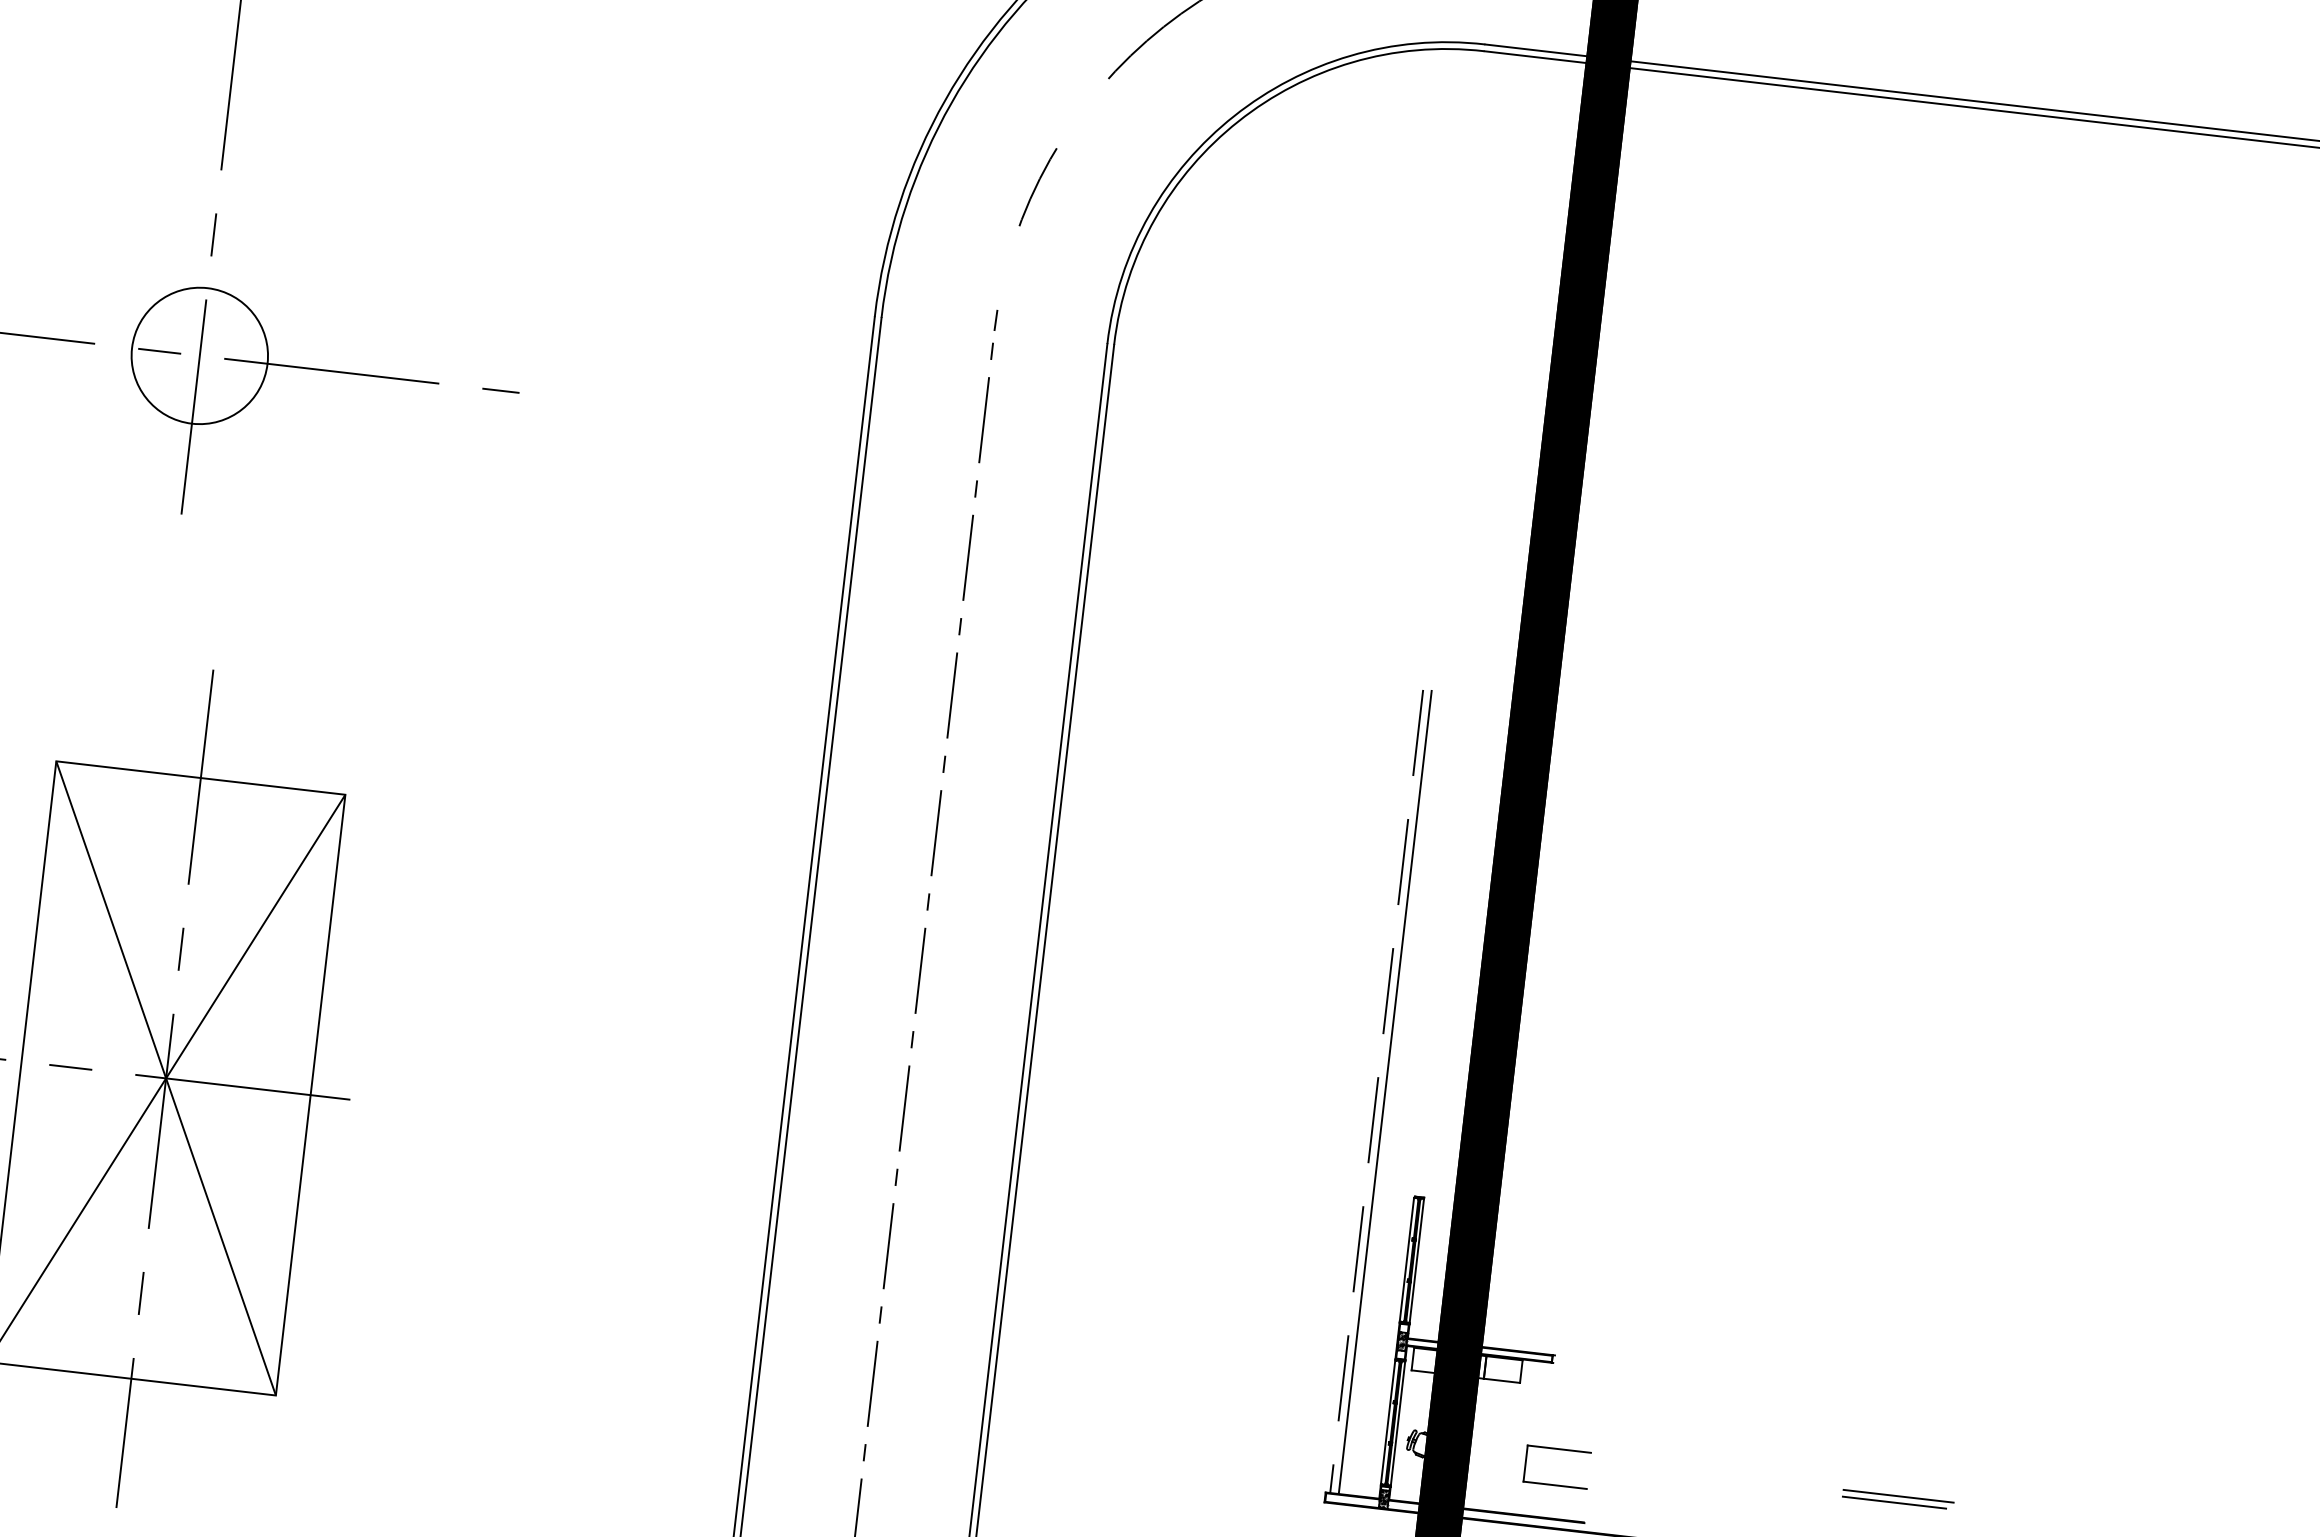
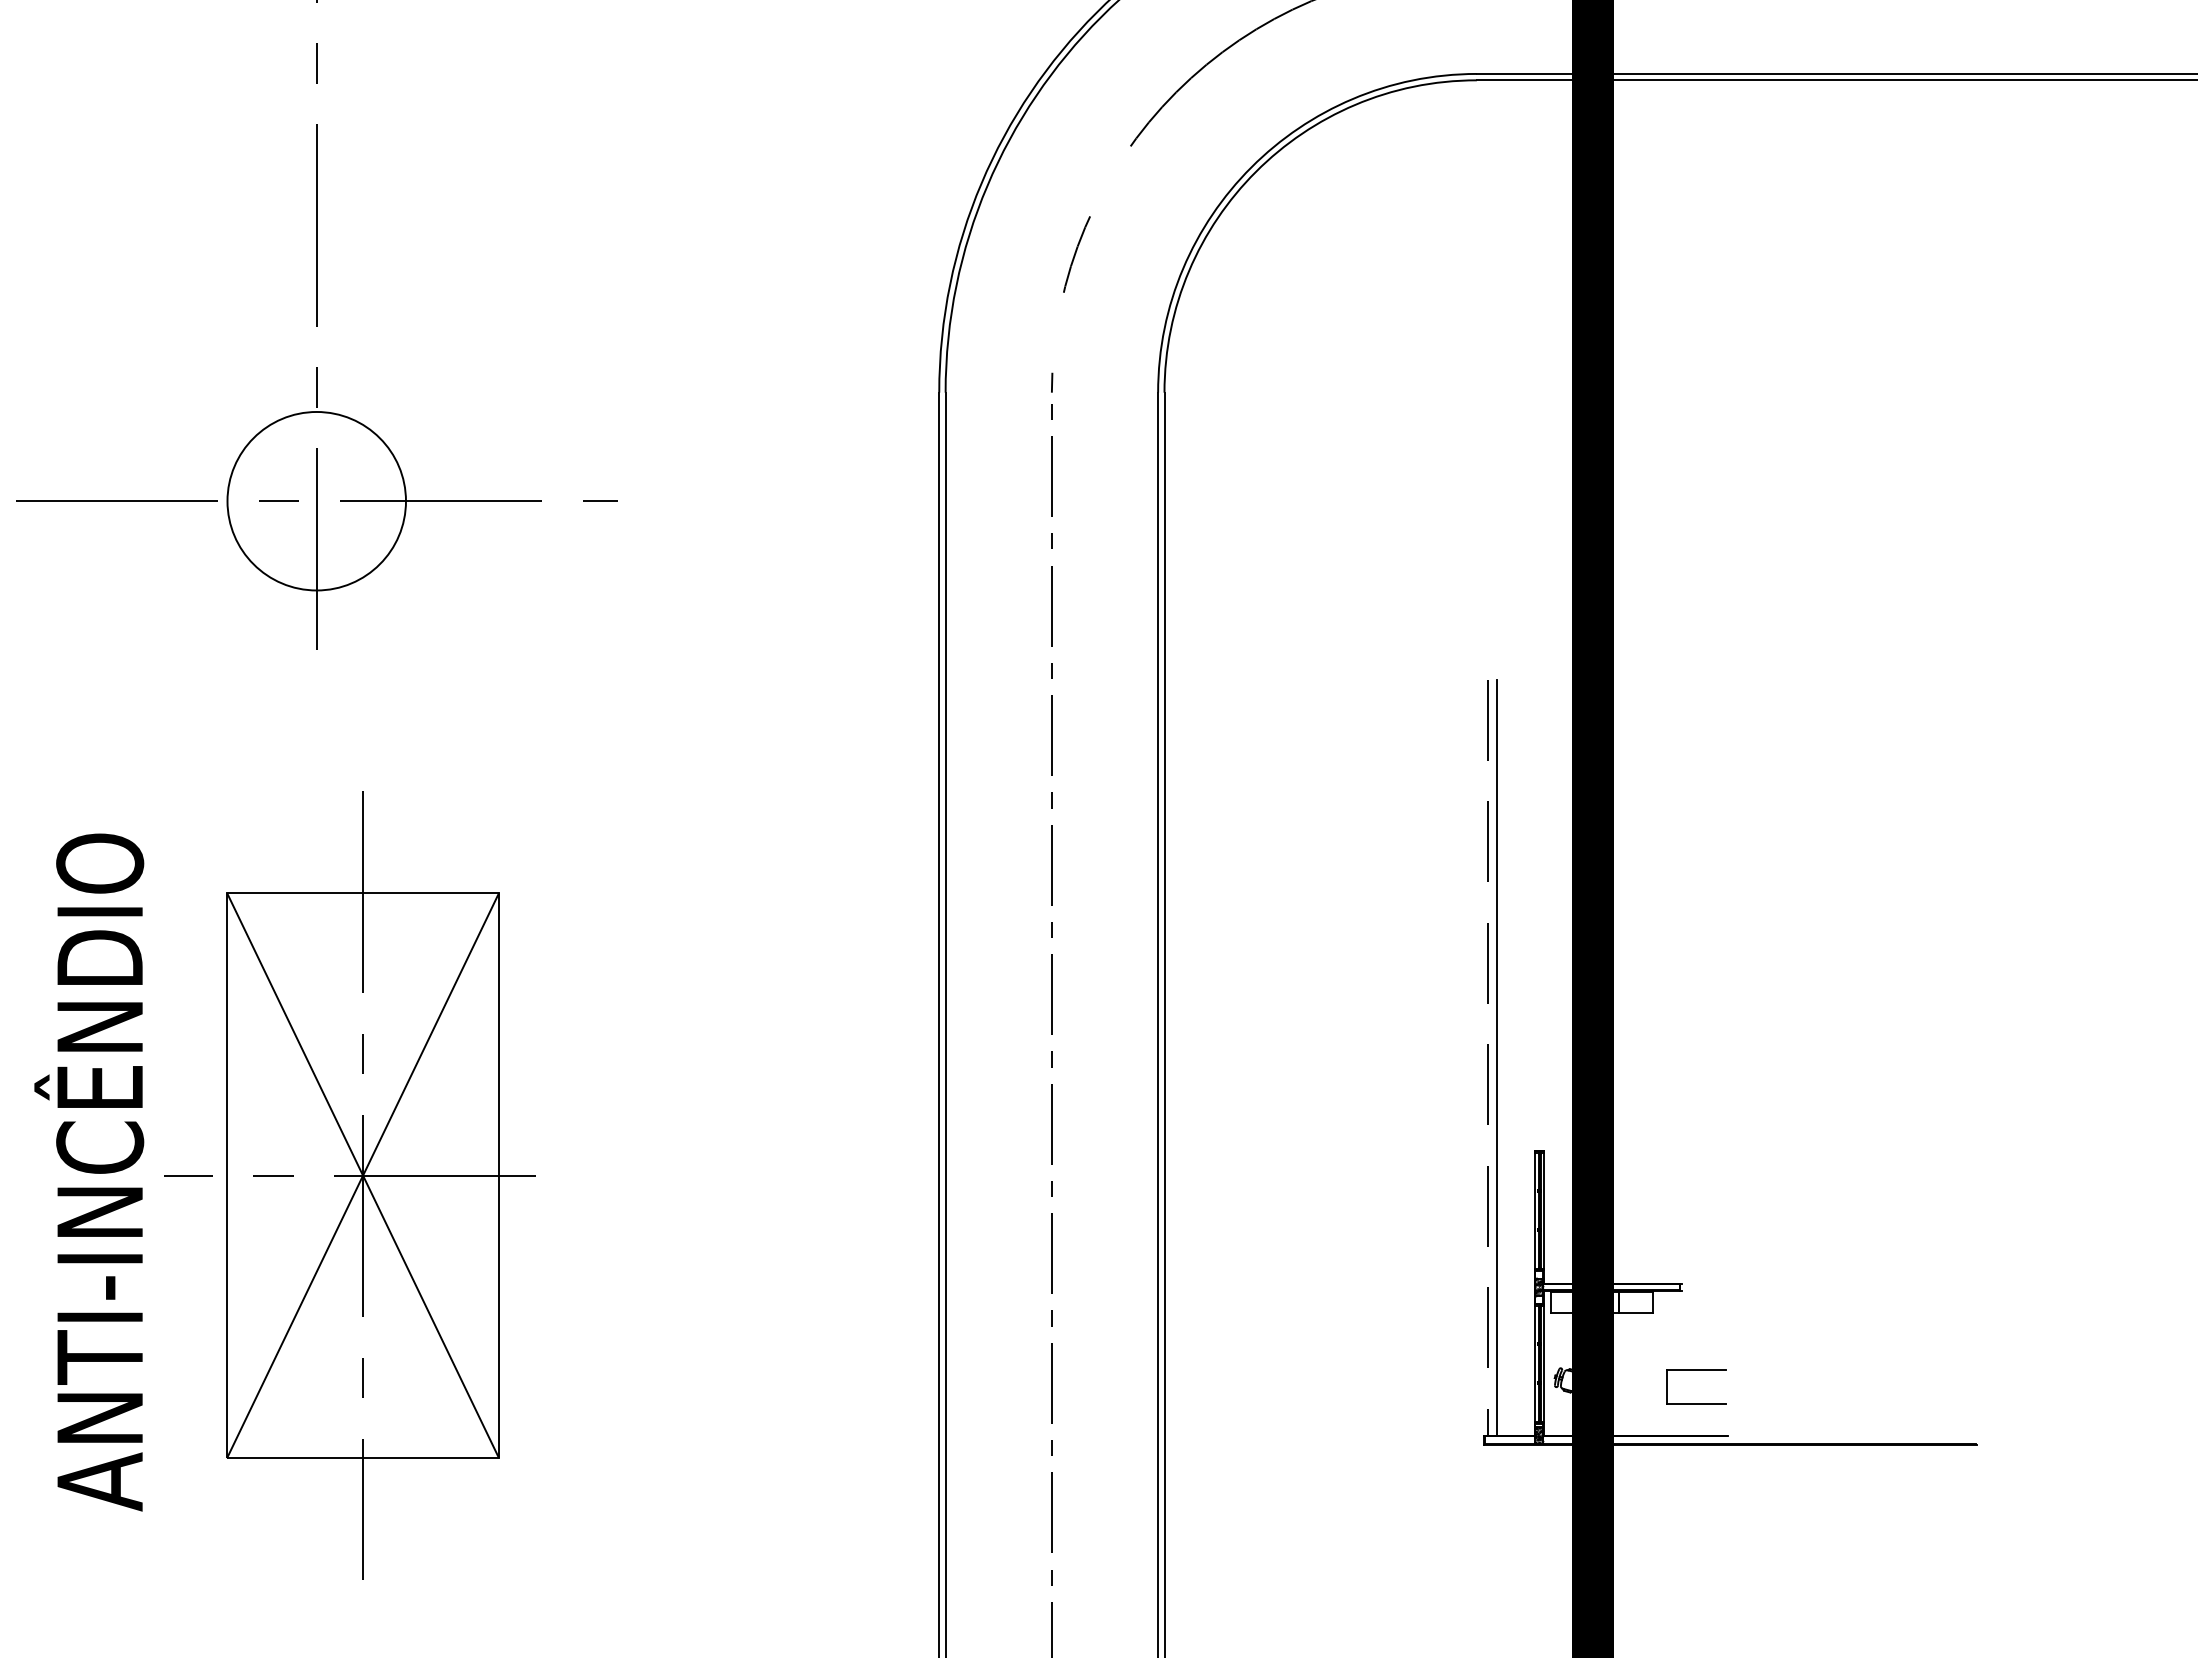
circle: (199, 355) -> (316, 500), size x1.4
line: (1898, 1496) -> (2016, 1377), removed
line: (1893, 1502) -> (2012, 1383), removed

